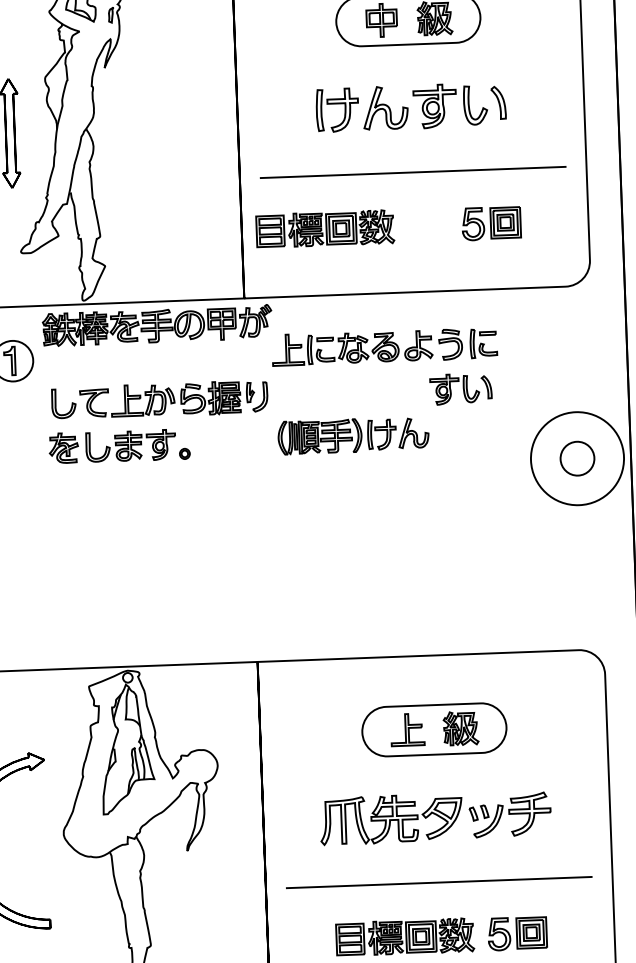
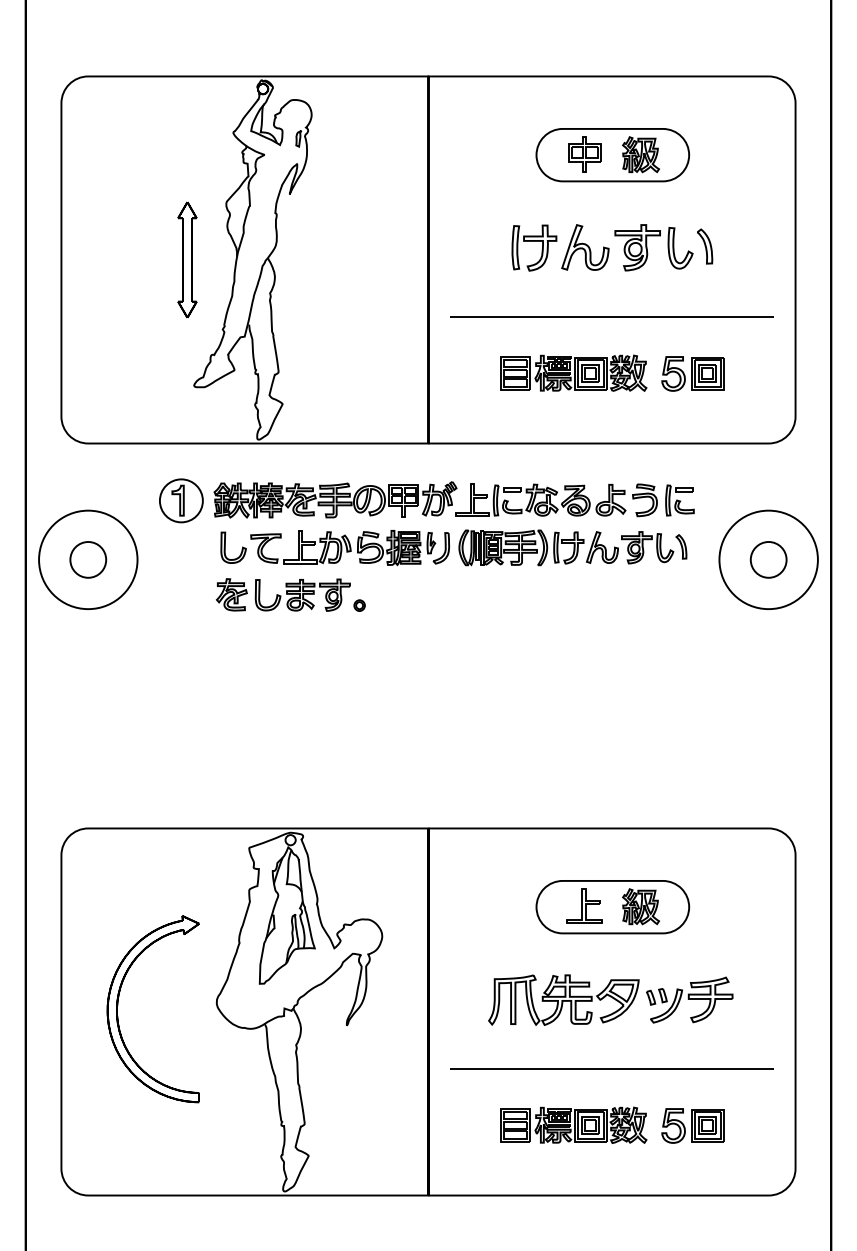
part: (324, 228) -> (573, 372), moved
part: (157, 325) -> (335, 499), moved
part: (353, 435) -> (538, 547), moved
part: (577, 458) -> (768, 559), moved

